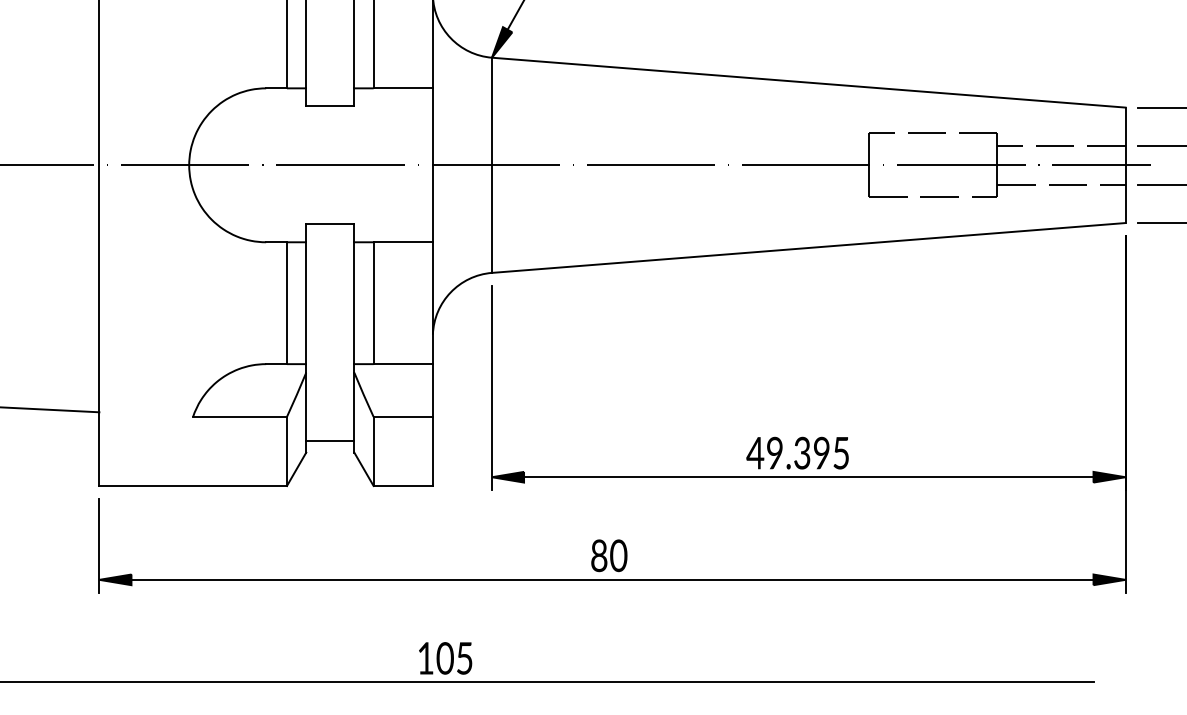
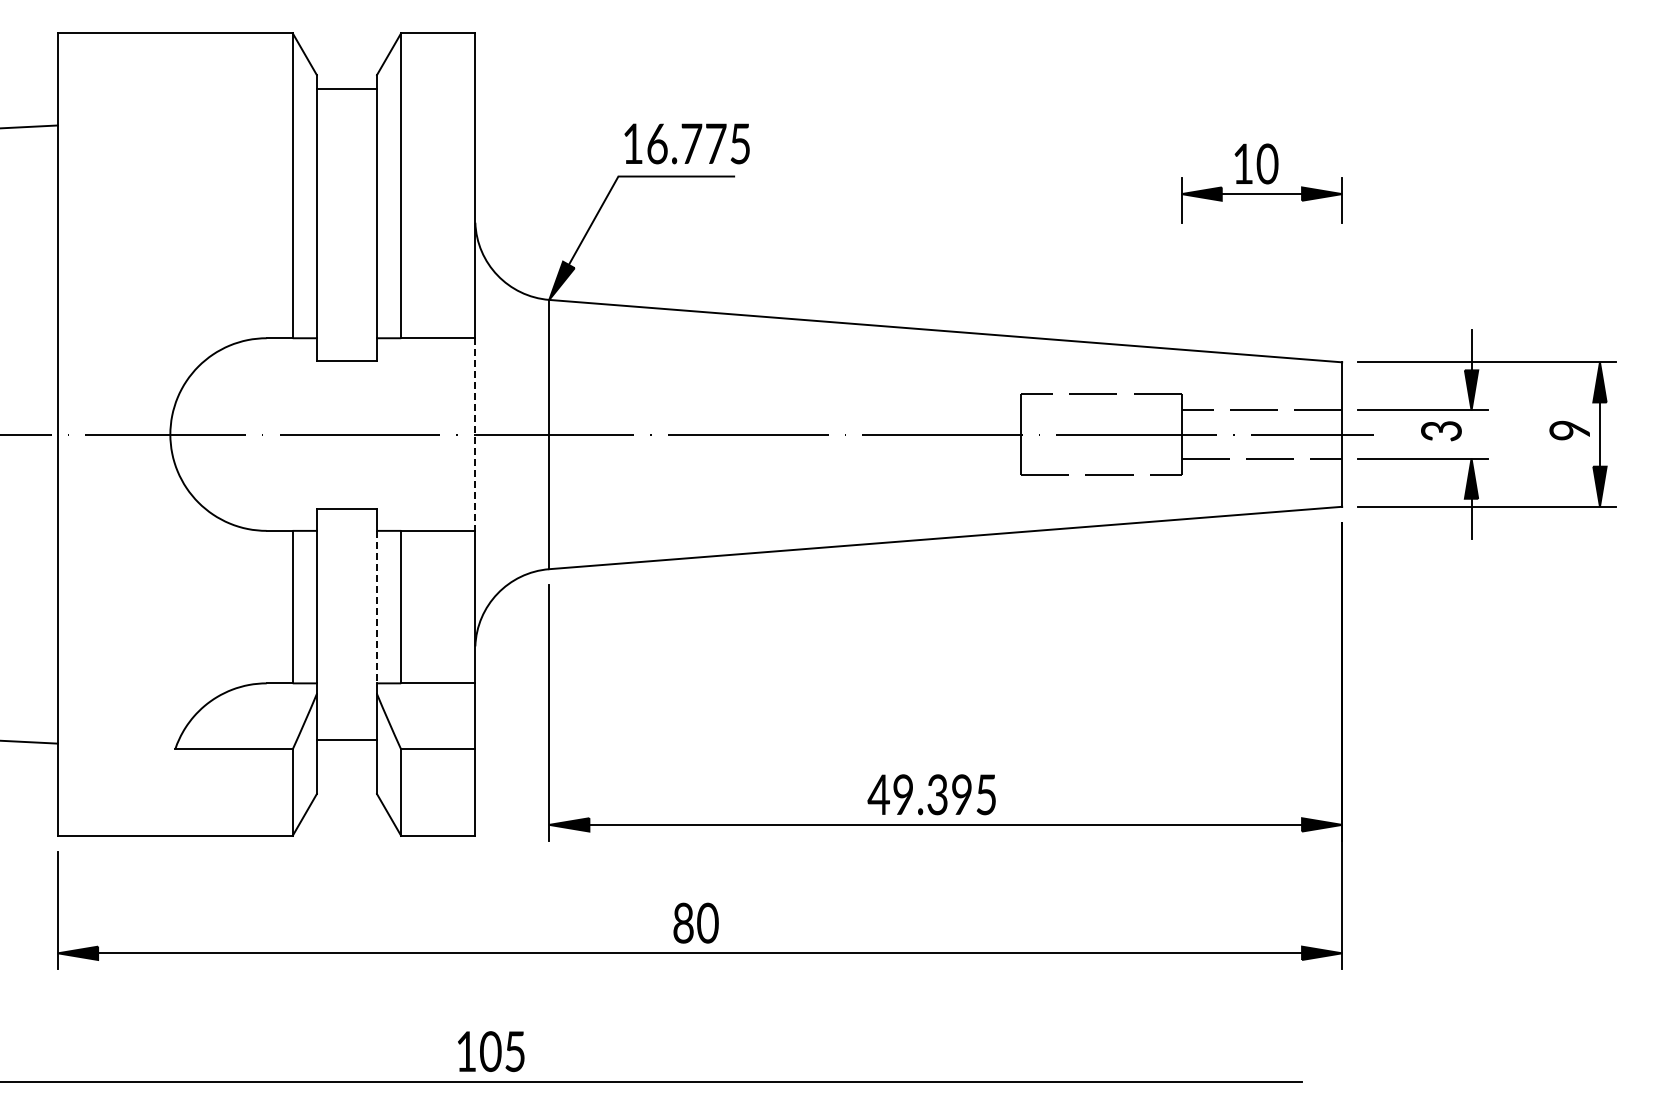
line: (433, 166) -> (475, 435), solid -> dashed
line: (354, 303) -> (377, 607), solid -> dashed
line: (329, 440) -> (346, 739), moved

